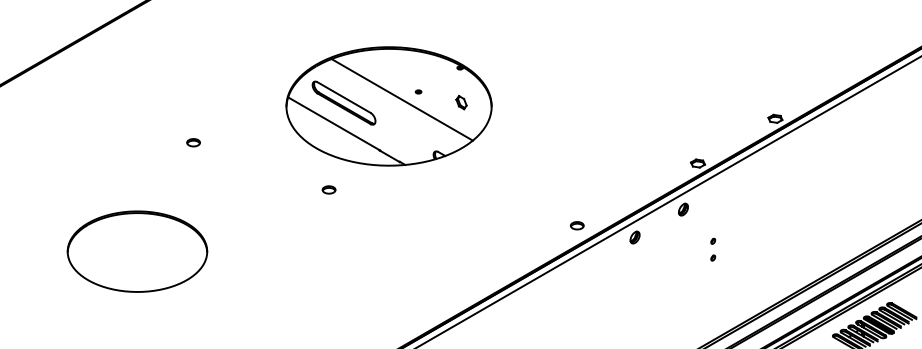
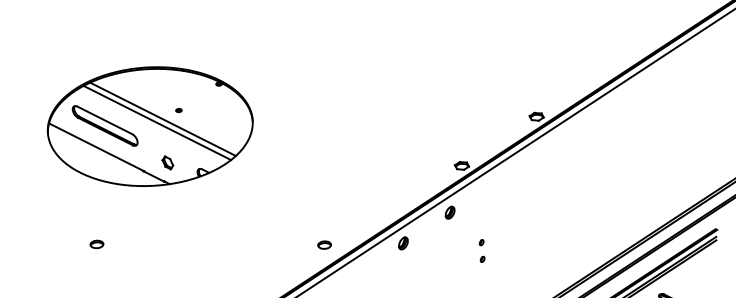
line: (395, 102) -> (156, 122), added
part: (461, 102) -> (167, 162), moved
part: (328, 189) -> (96, 244), moved
part: (577, 225) -> (324, 244), moved

